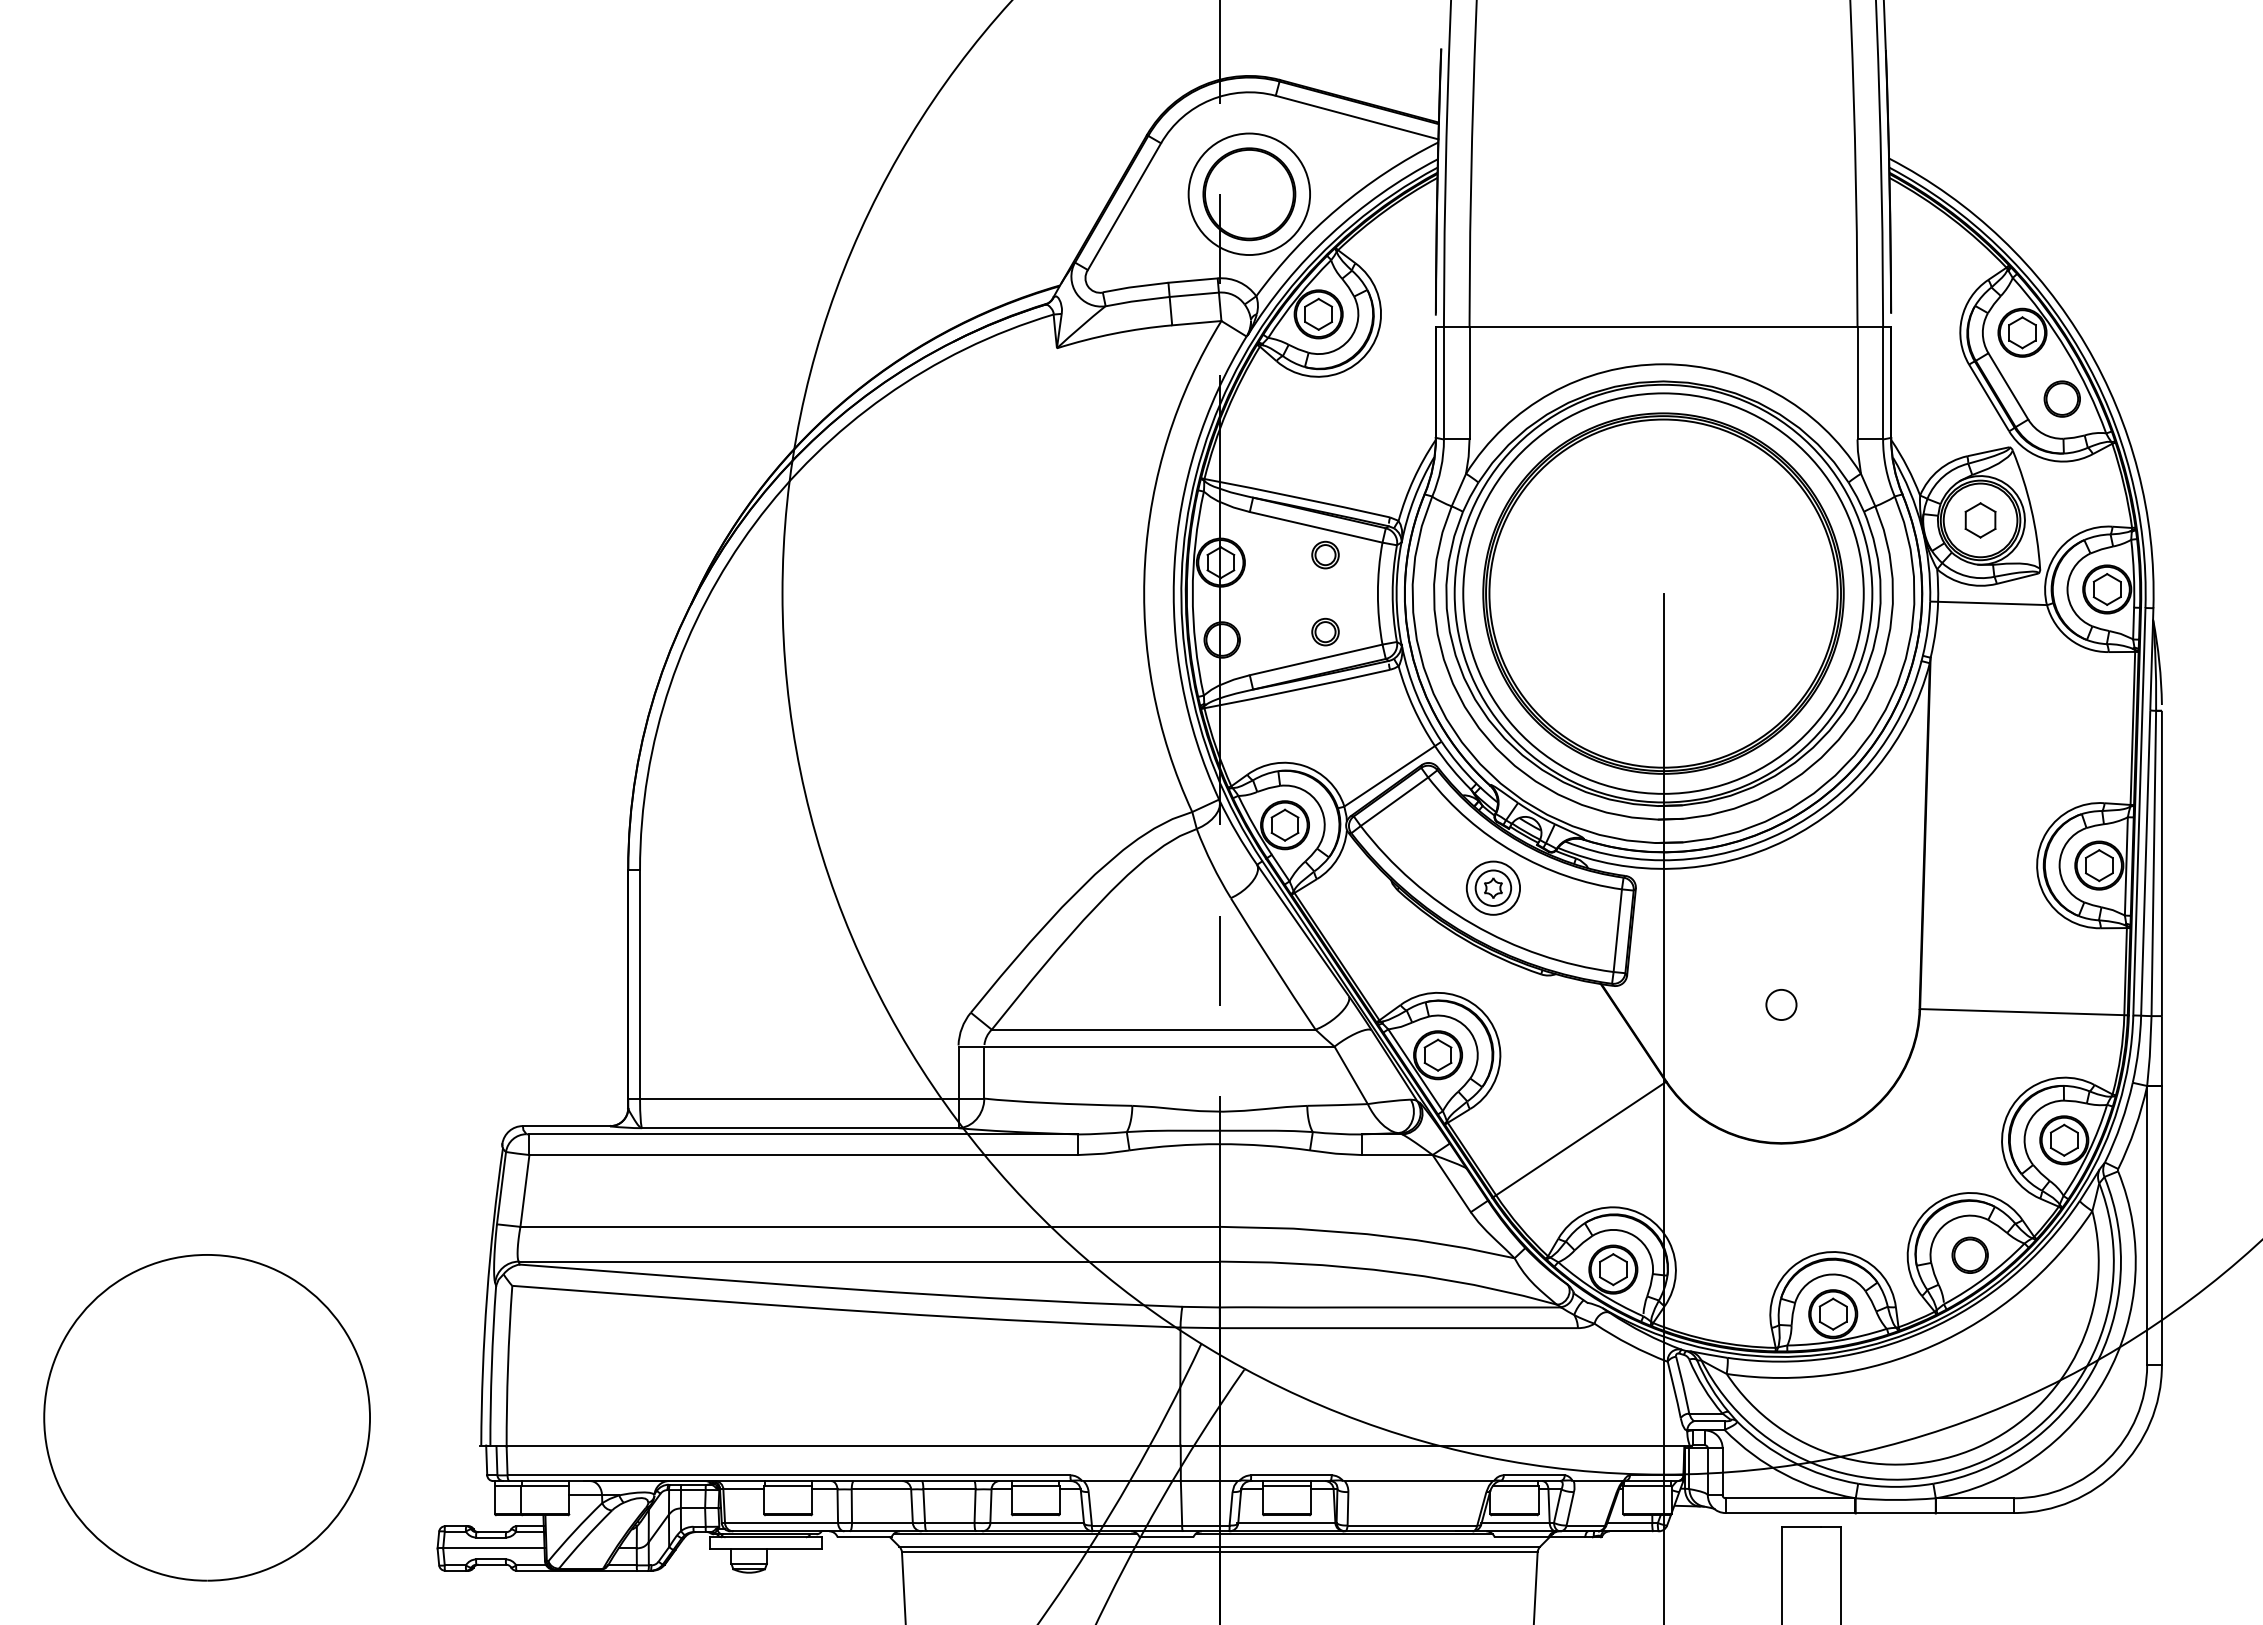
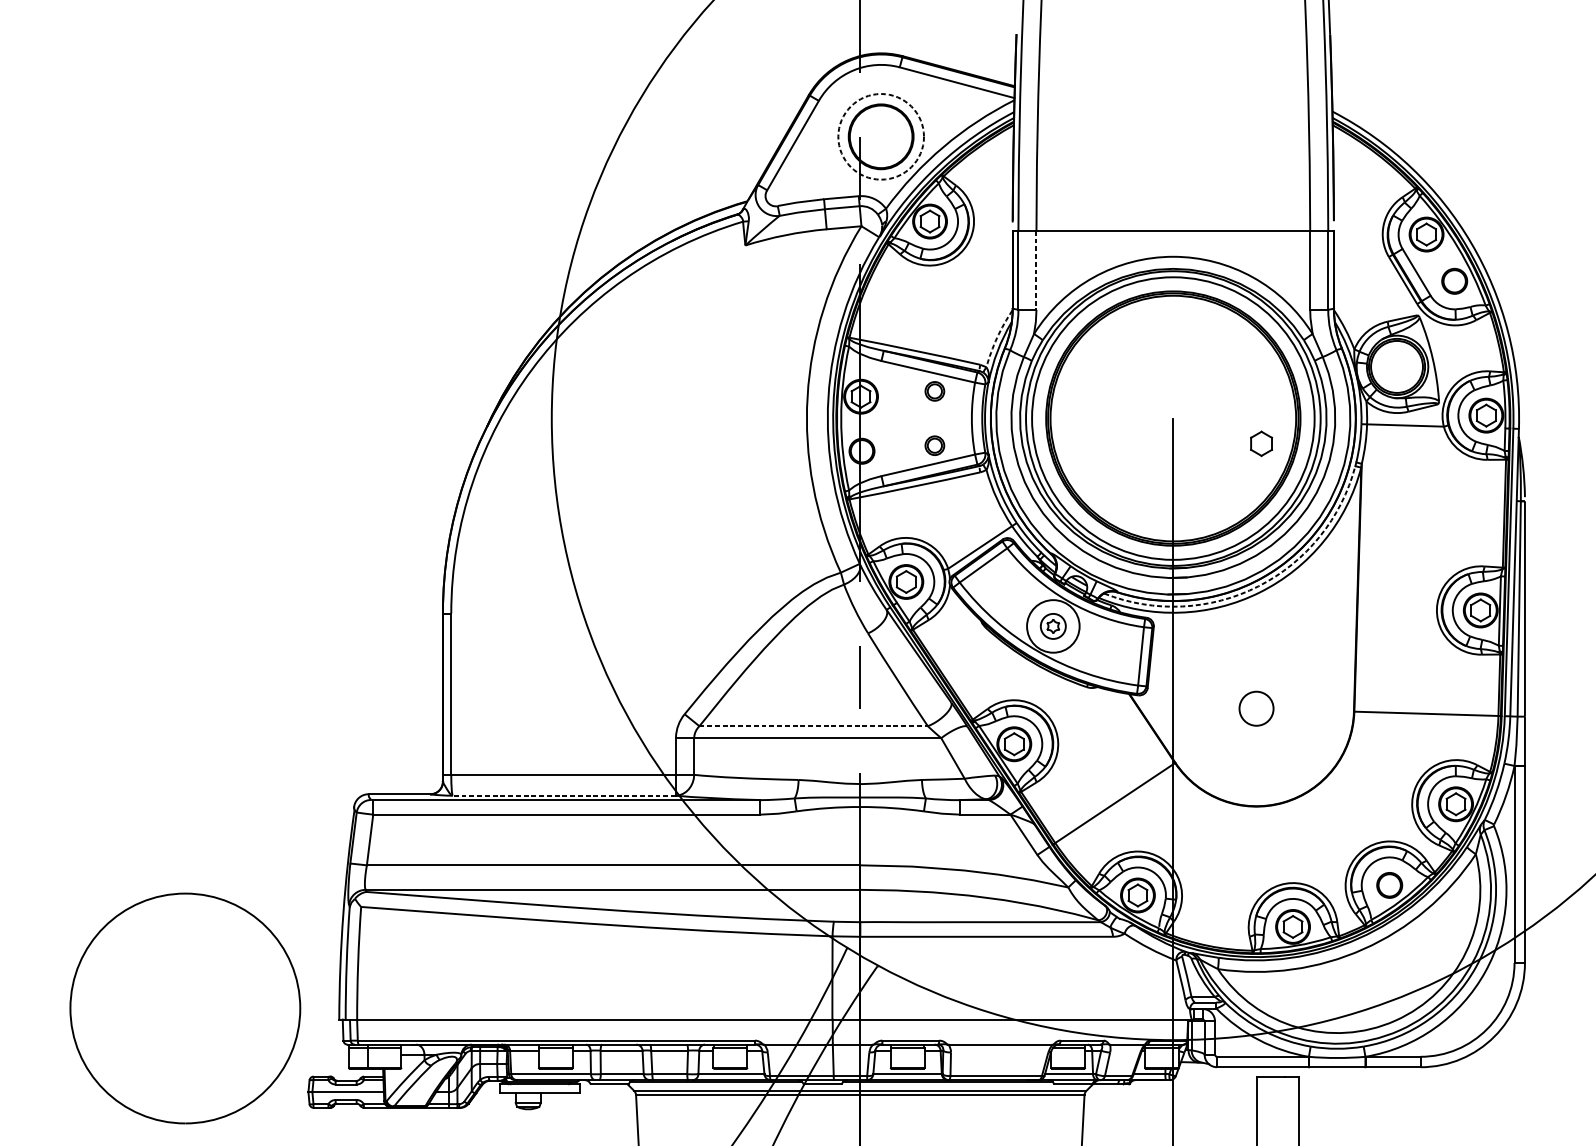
circle: (1249, 194) -> (881, 137), solid -> dashed
line: (1469, 383) -> (1036, 270), solid -> dashed
arc: (1413, 479) -> (996, 338), solid -> dashed
part: (1980, 520) -> (1261, 443), moved
arc: (1784, 831) -> (1258, 586), solid -> dashed
circle: (1493, 887) -> (1053, 625), size x1.4
circle: (1781, 1004) -> (1256, 708), size x1.6
line: (1153, 1029) -> (813, 726), solid -> dashed
line: (799, 1128) -> (563, 795), solid -> dashed
arc: (106, 1291) -> (114, 919), moved

